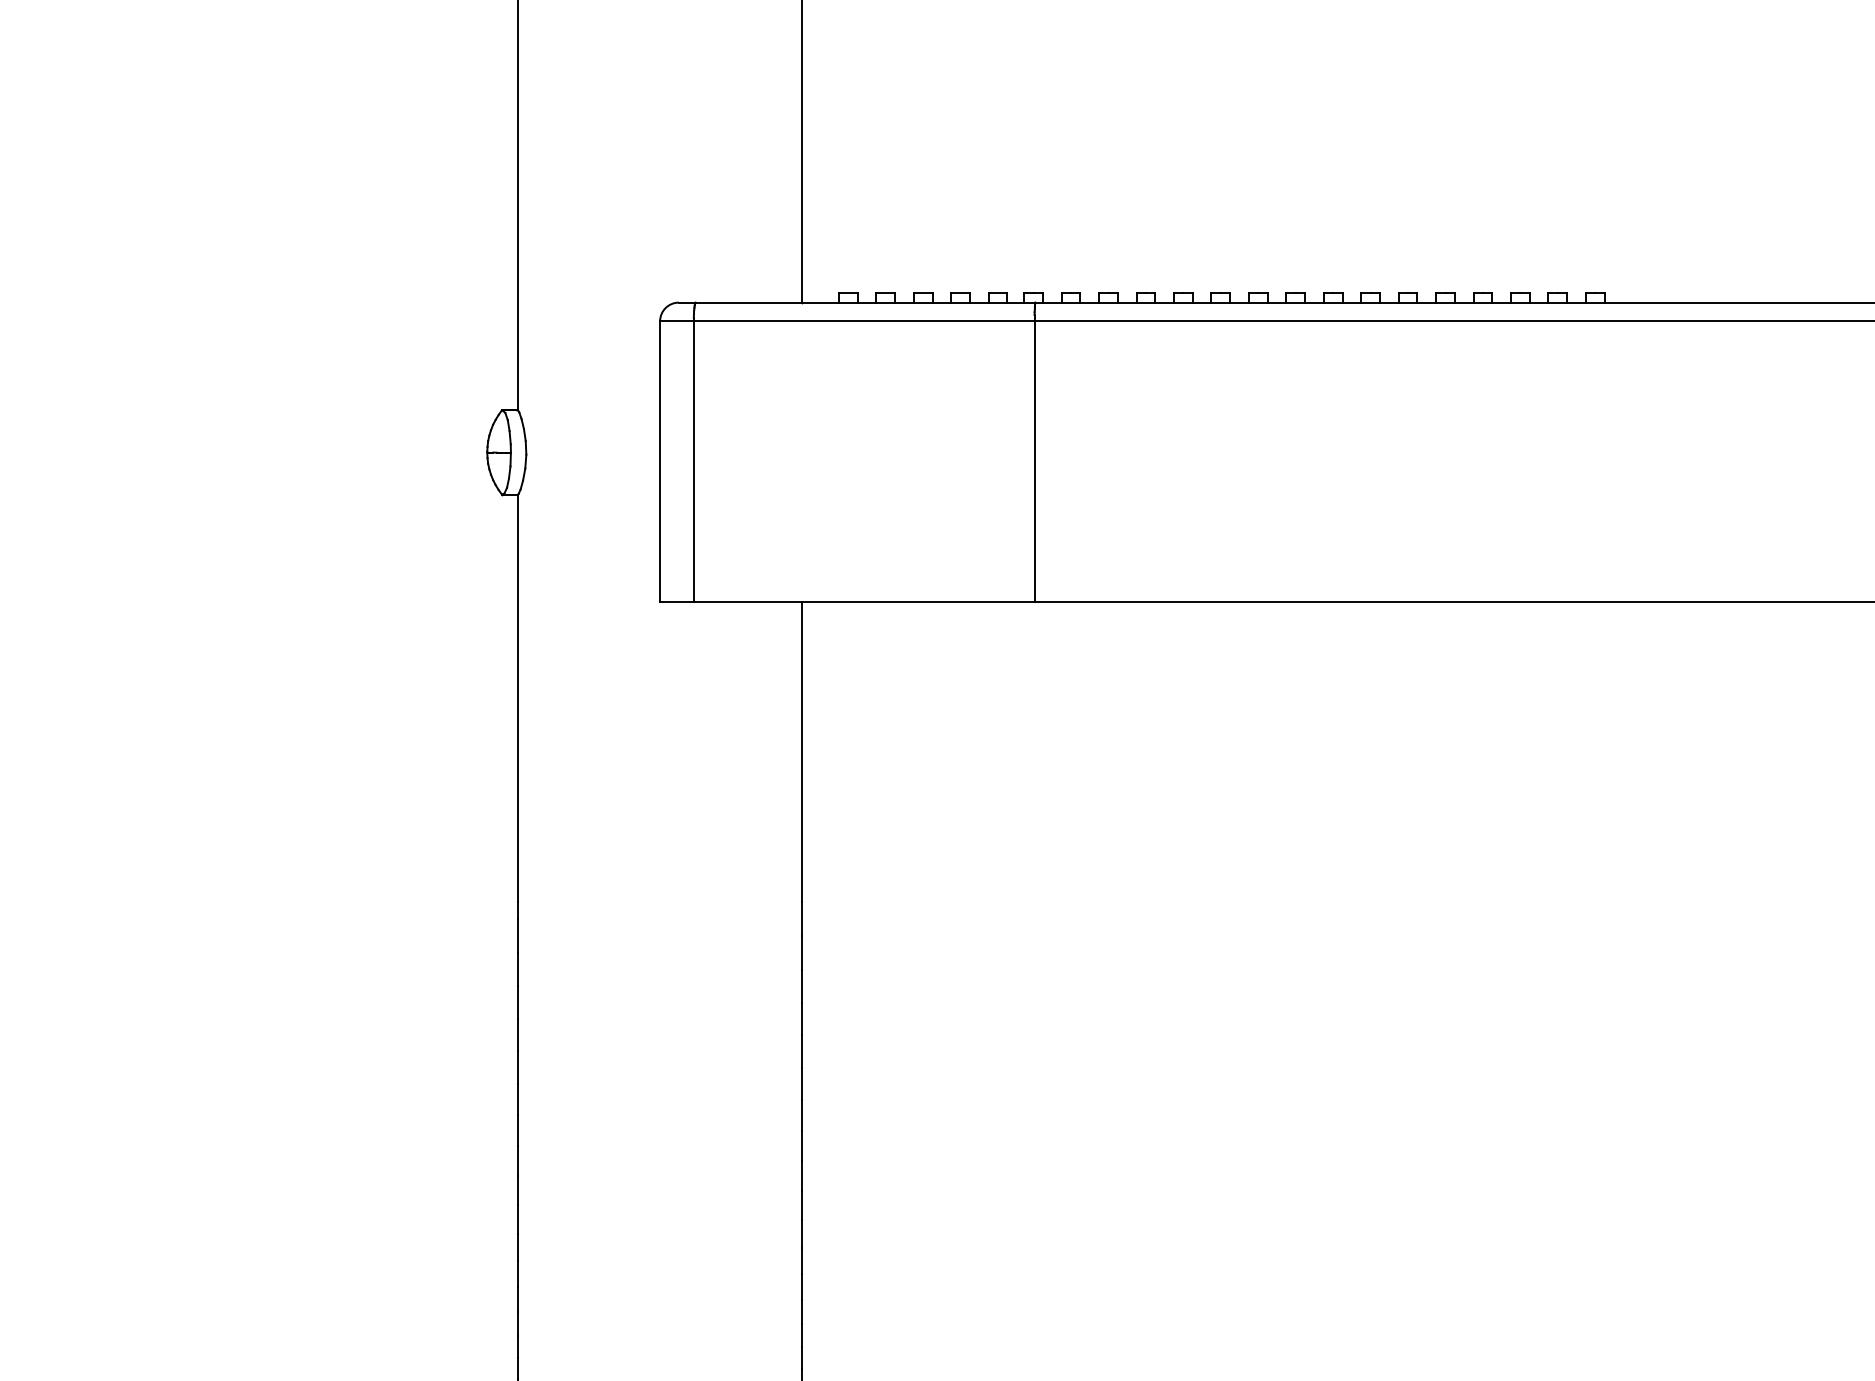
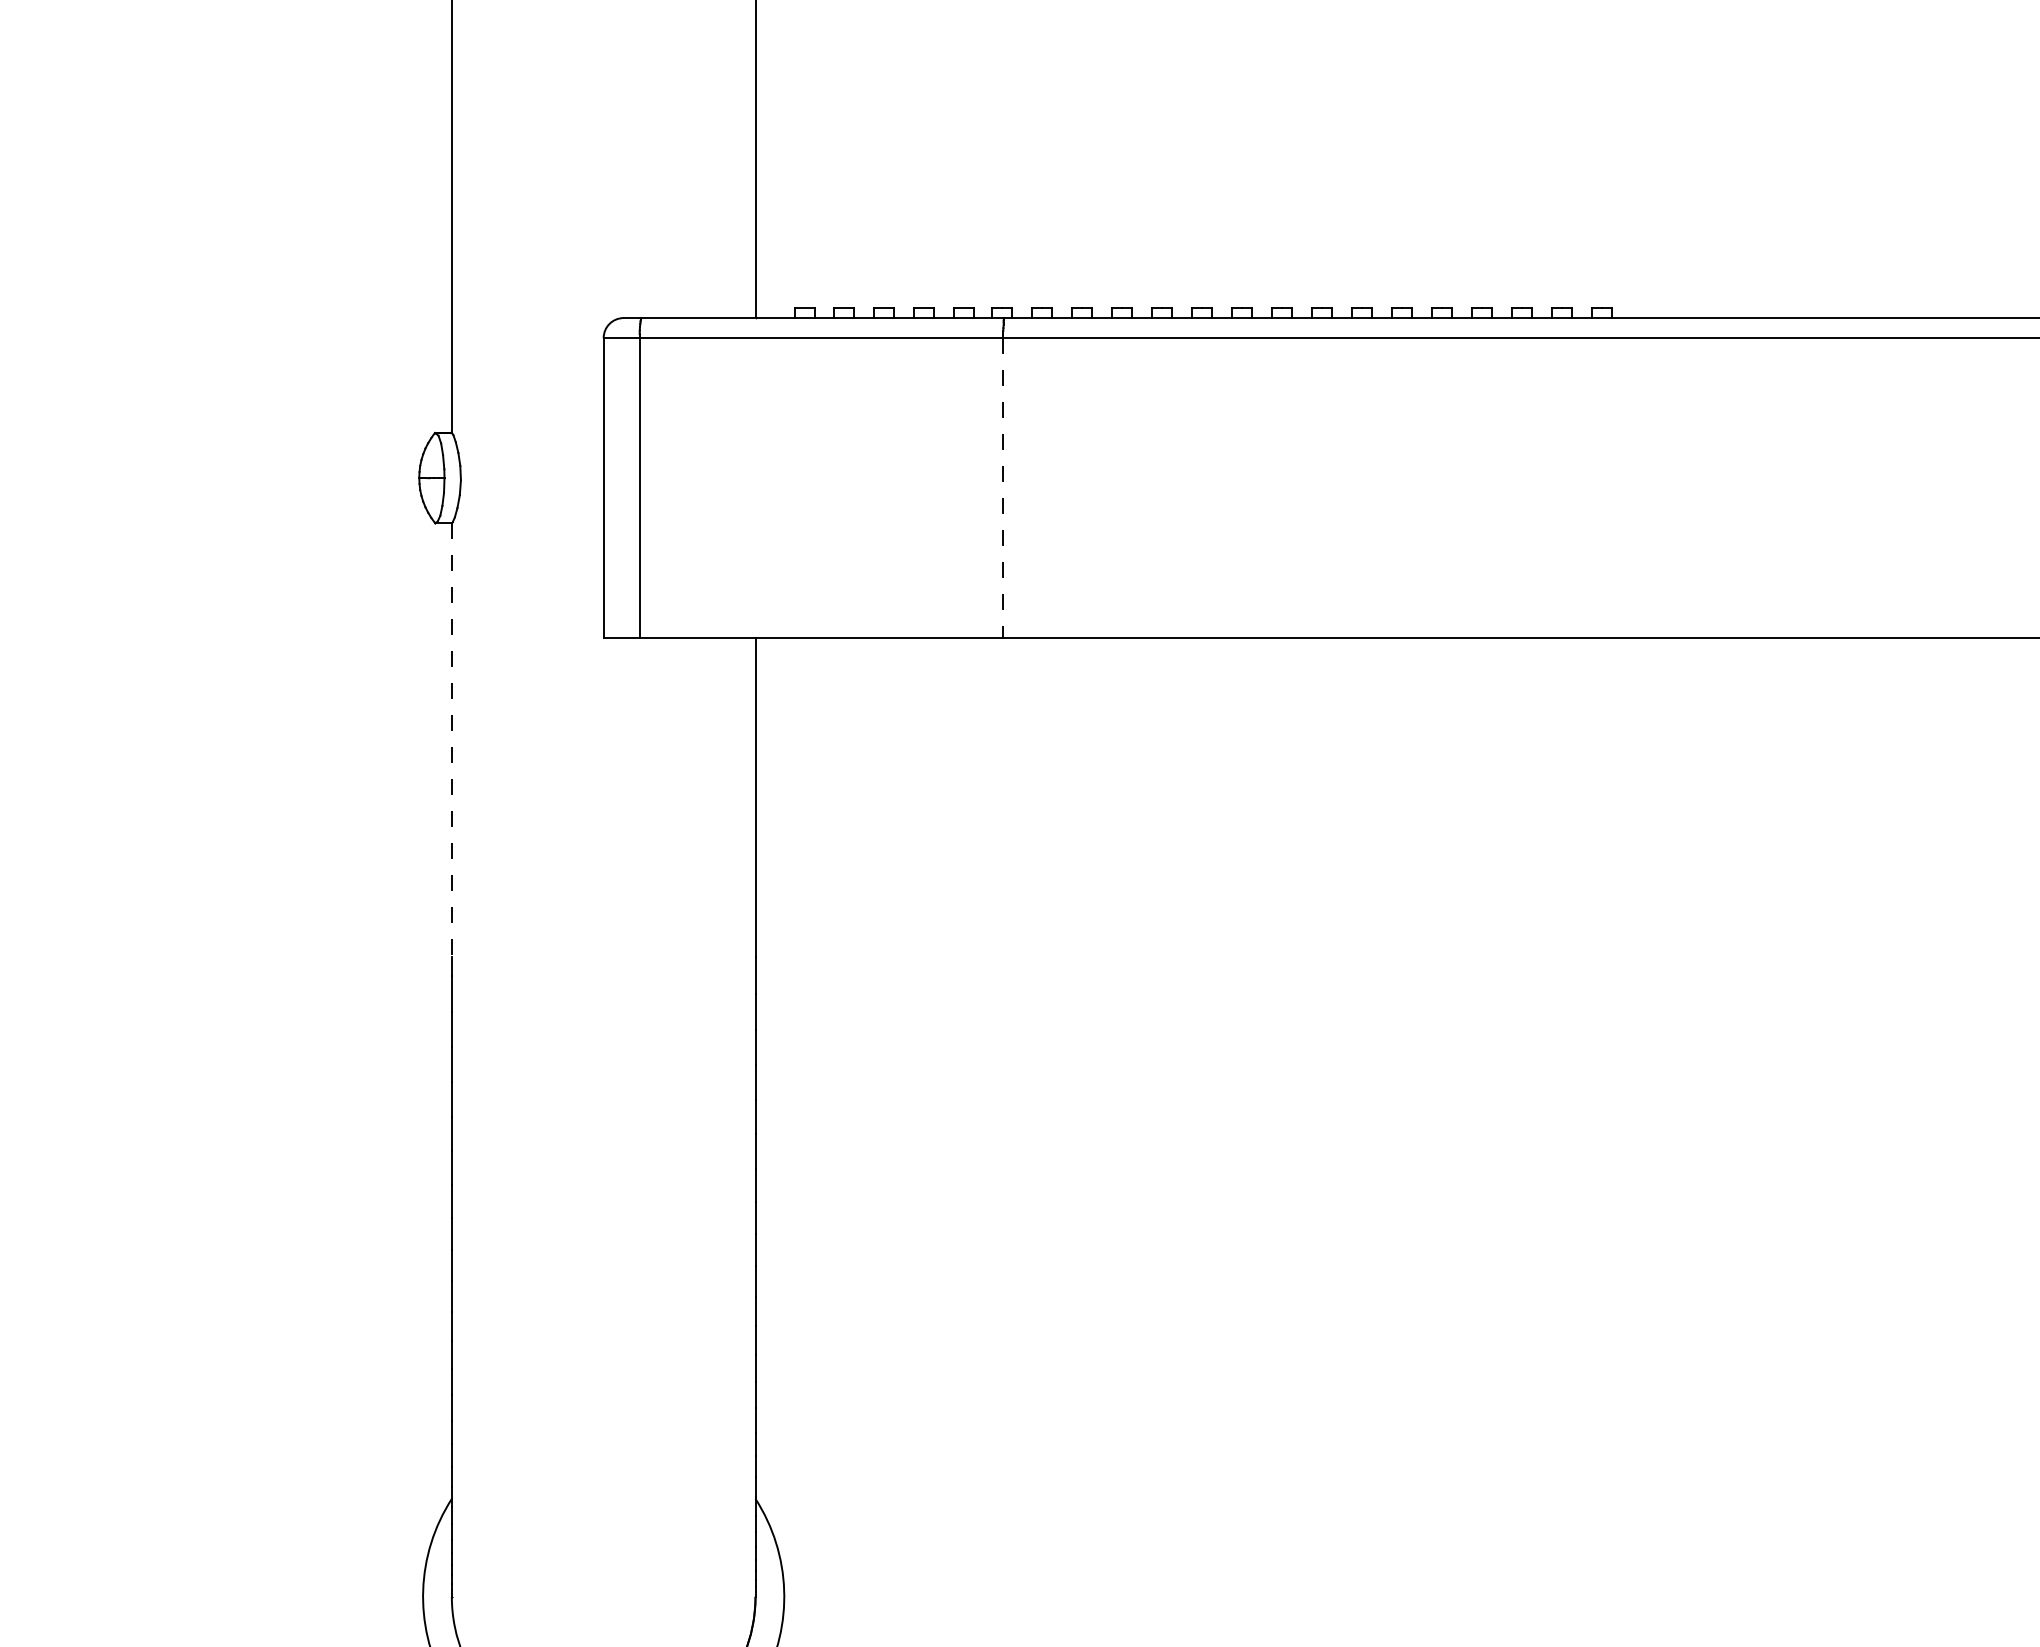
line: (1034, 461) -> (1003, 487), solid -> dashed
line: (517, 698) -> (451, 740), solid -> dashed

